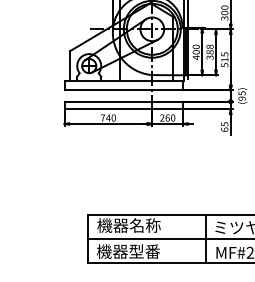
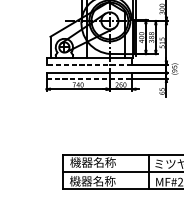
line: (123, 90) -> (89, 65), solid -> dashed
line: (124, 109) -> (89, 78), solid -> dashed
text: (144, 251) -> (104, 181), 機器型番 -> 機器名称

